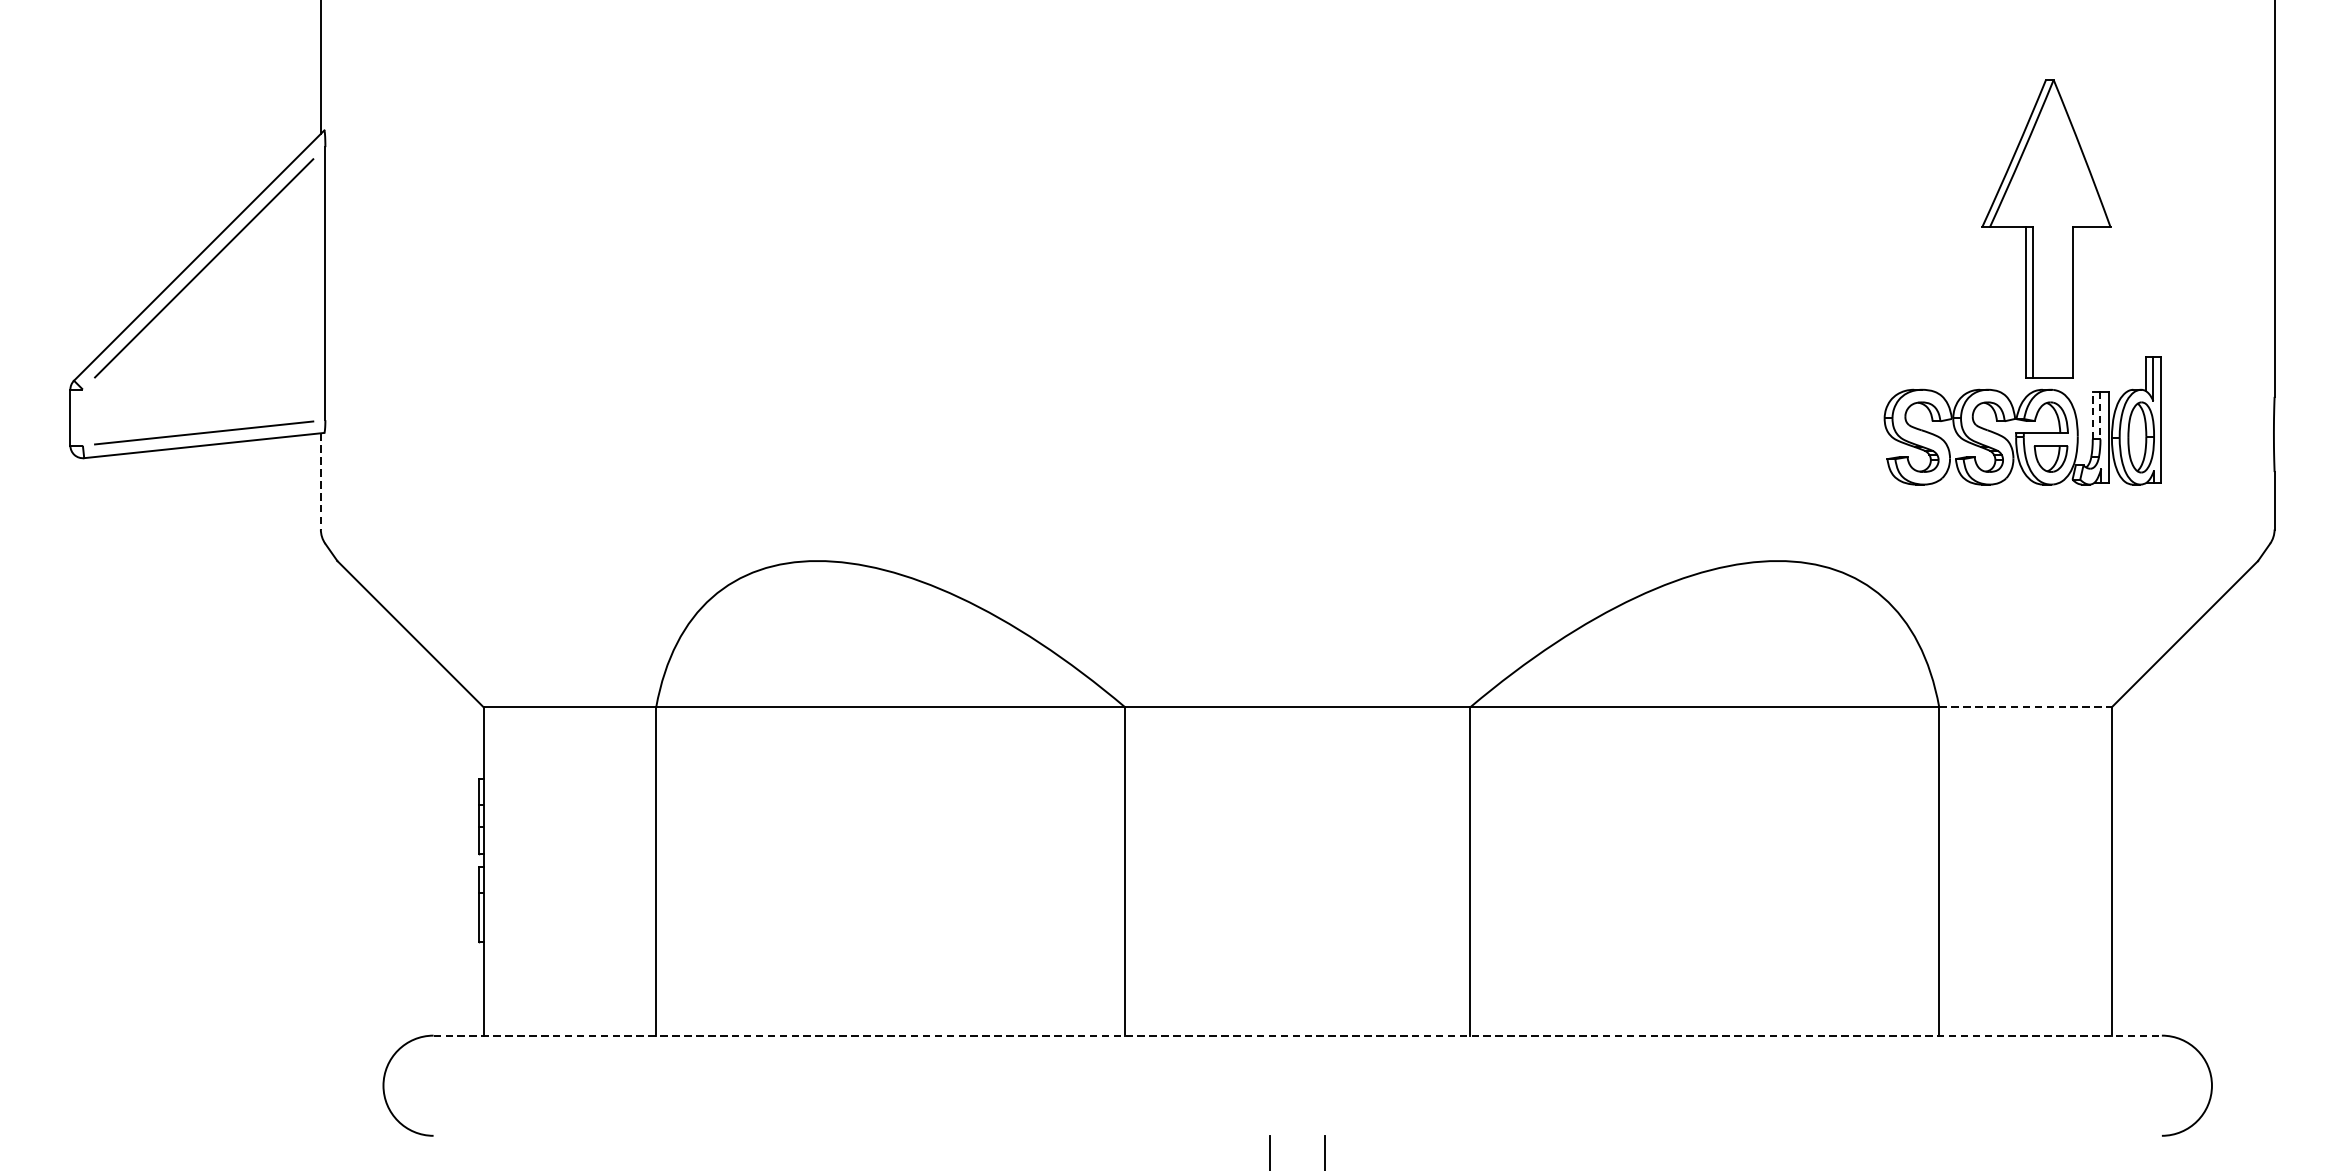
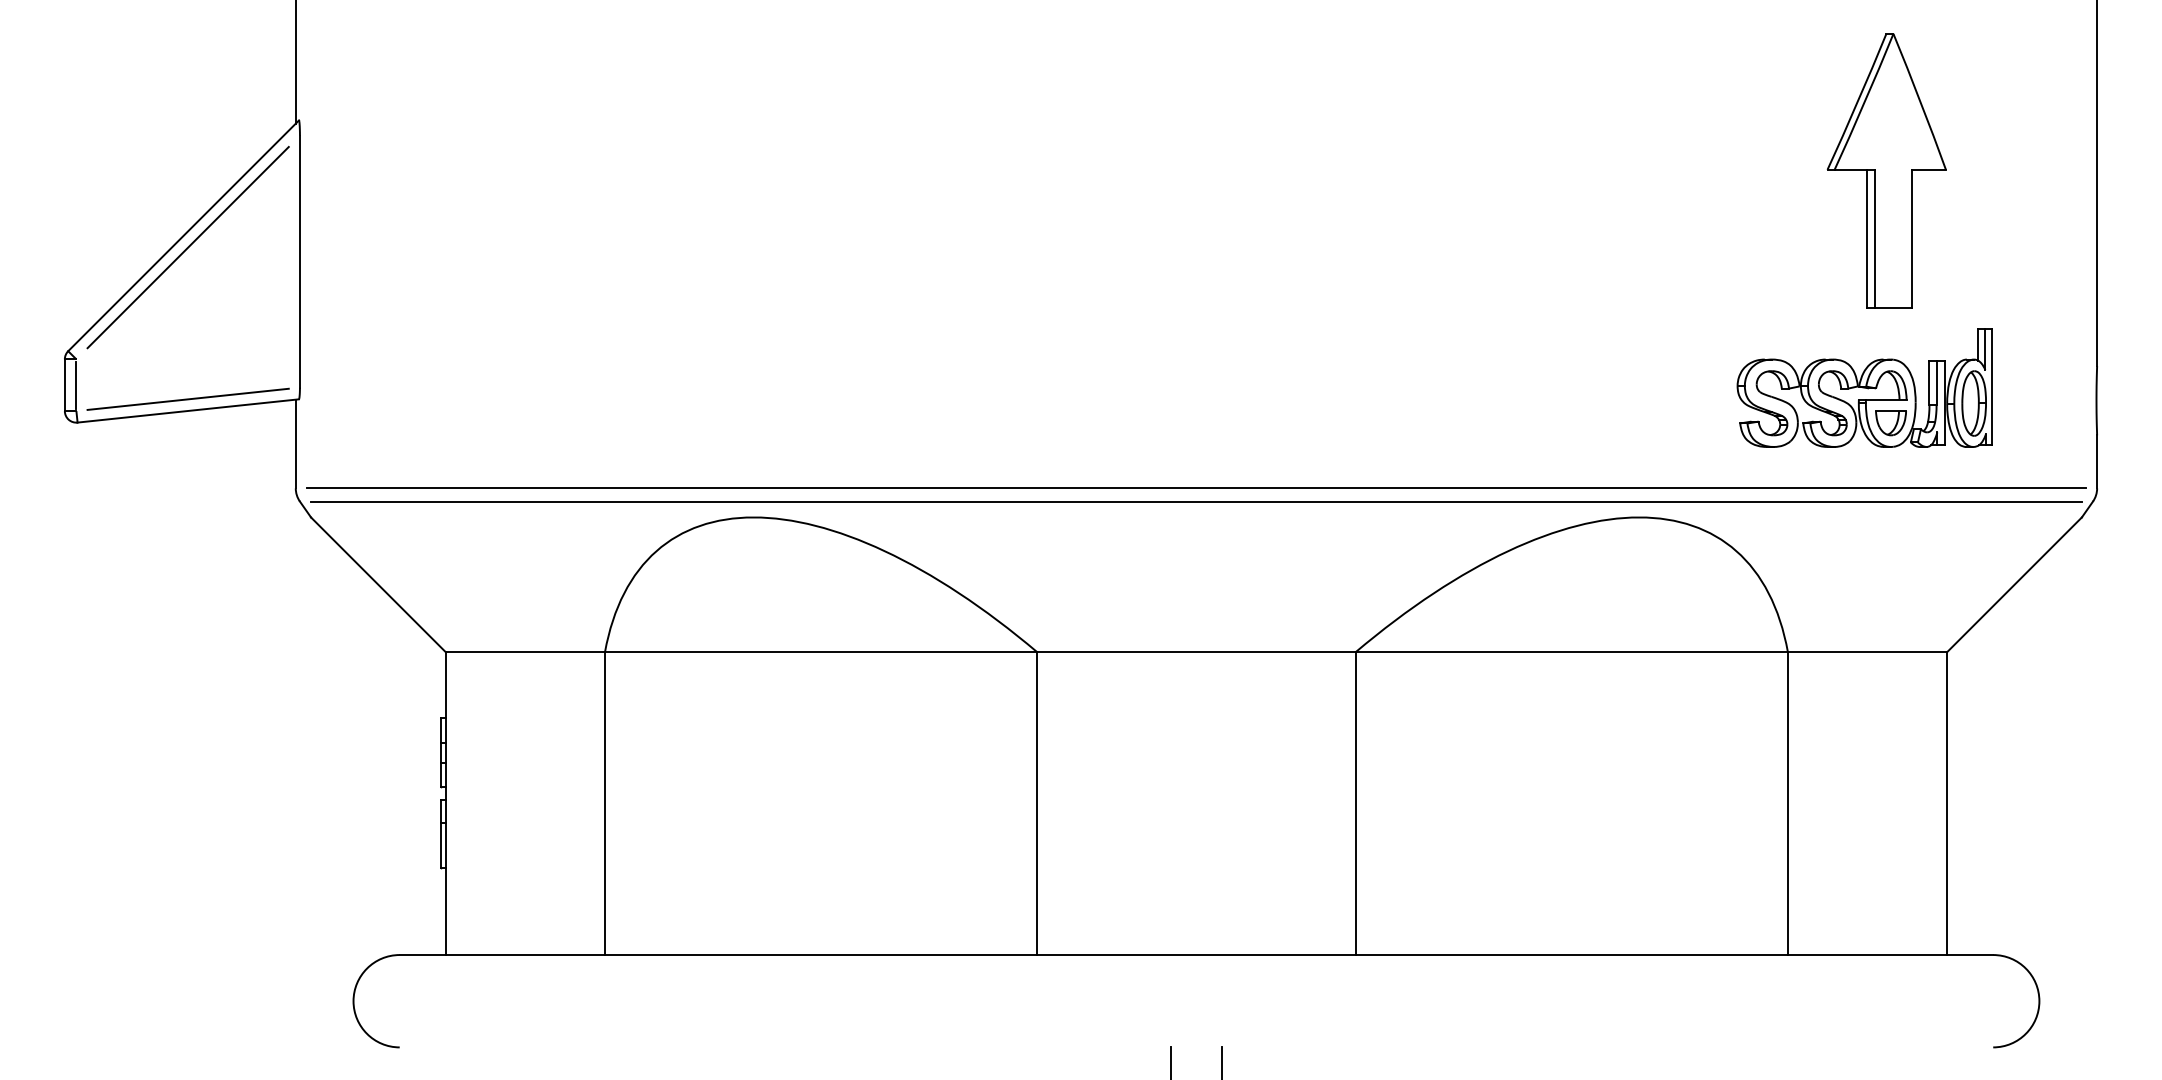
part: (2046, 228) -> (1886, 170), moved
line: (2092, 415) -> (1929, 383), dashed -> solid
line: (2100, 415) -> (1936, 383), dashed -> solid
line: (83, 416) -> (76, 384), added
line: (320, 481) -> (295, 444), dashed -> solid
line: (1297, 529) -> (1196, 488), added
line: (1297, 543) -> (1196, 501), added
line: (2025, 707) -> (1867, 652), dashed -> solid
line: (1297, 1036) -> (1196, 955), dashed -> solid

